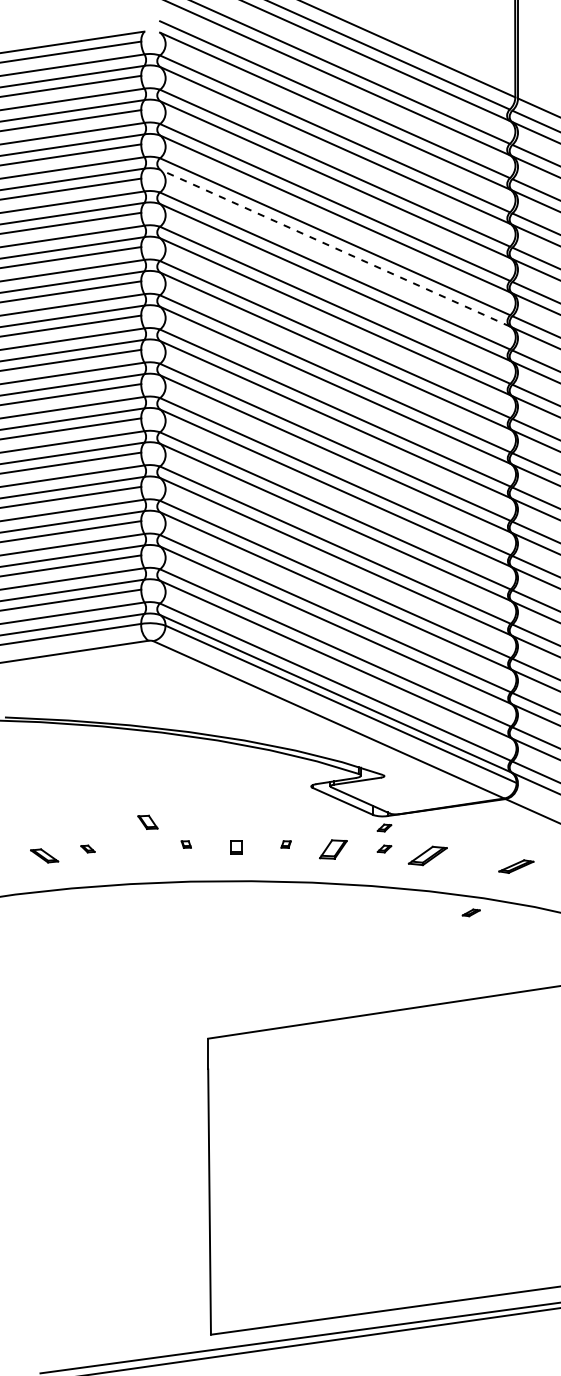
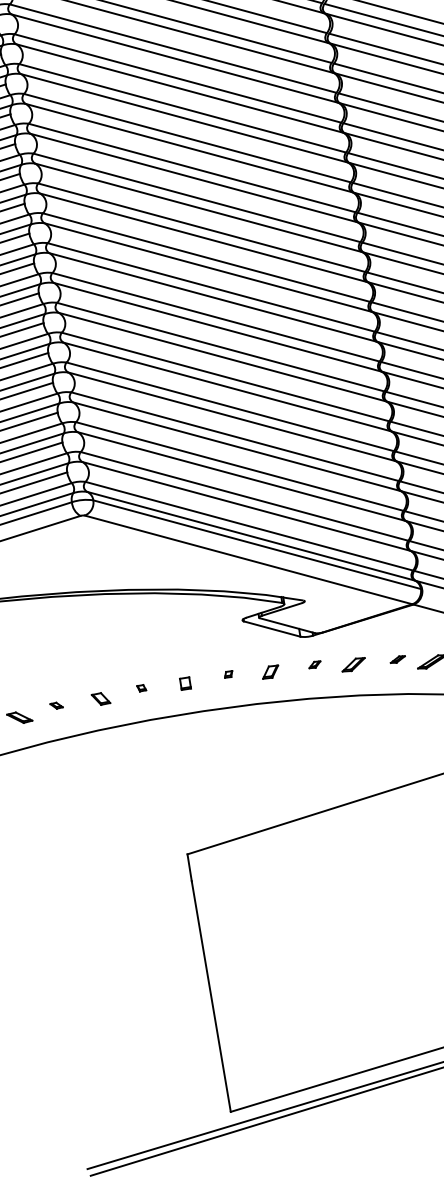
line: (335, 248) -> (189, 148), dashed -> solid
part: (147, 821) -> (100, 698), moved
part: (384, 827) -> (311, 646), removed
part: (333, 848) -> (270, 671), size x0.71
part: (427, 855) -> (353, 664), size x0.71
part: (470, 912) -> (397, 659), moved

